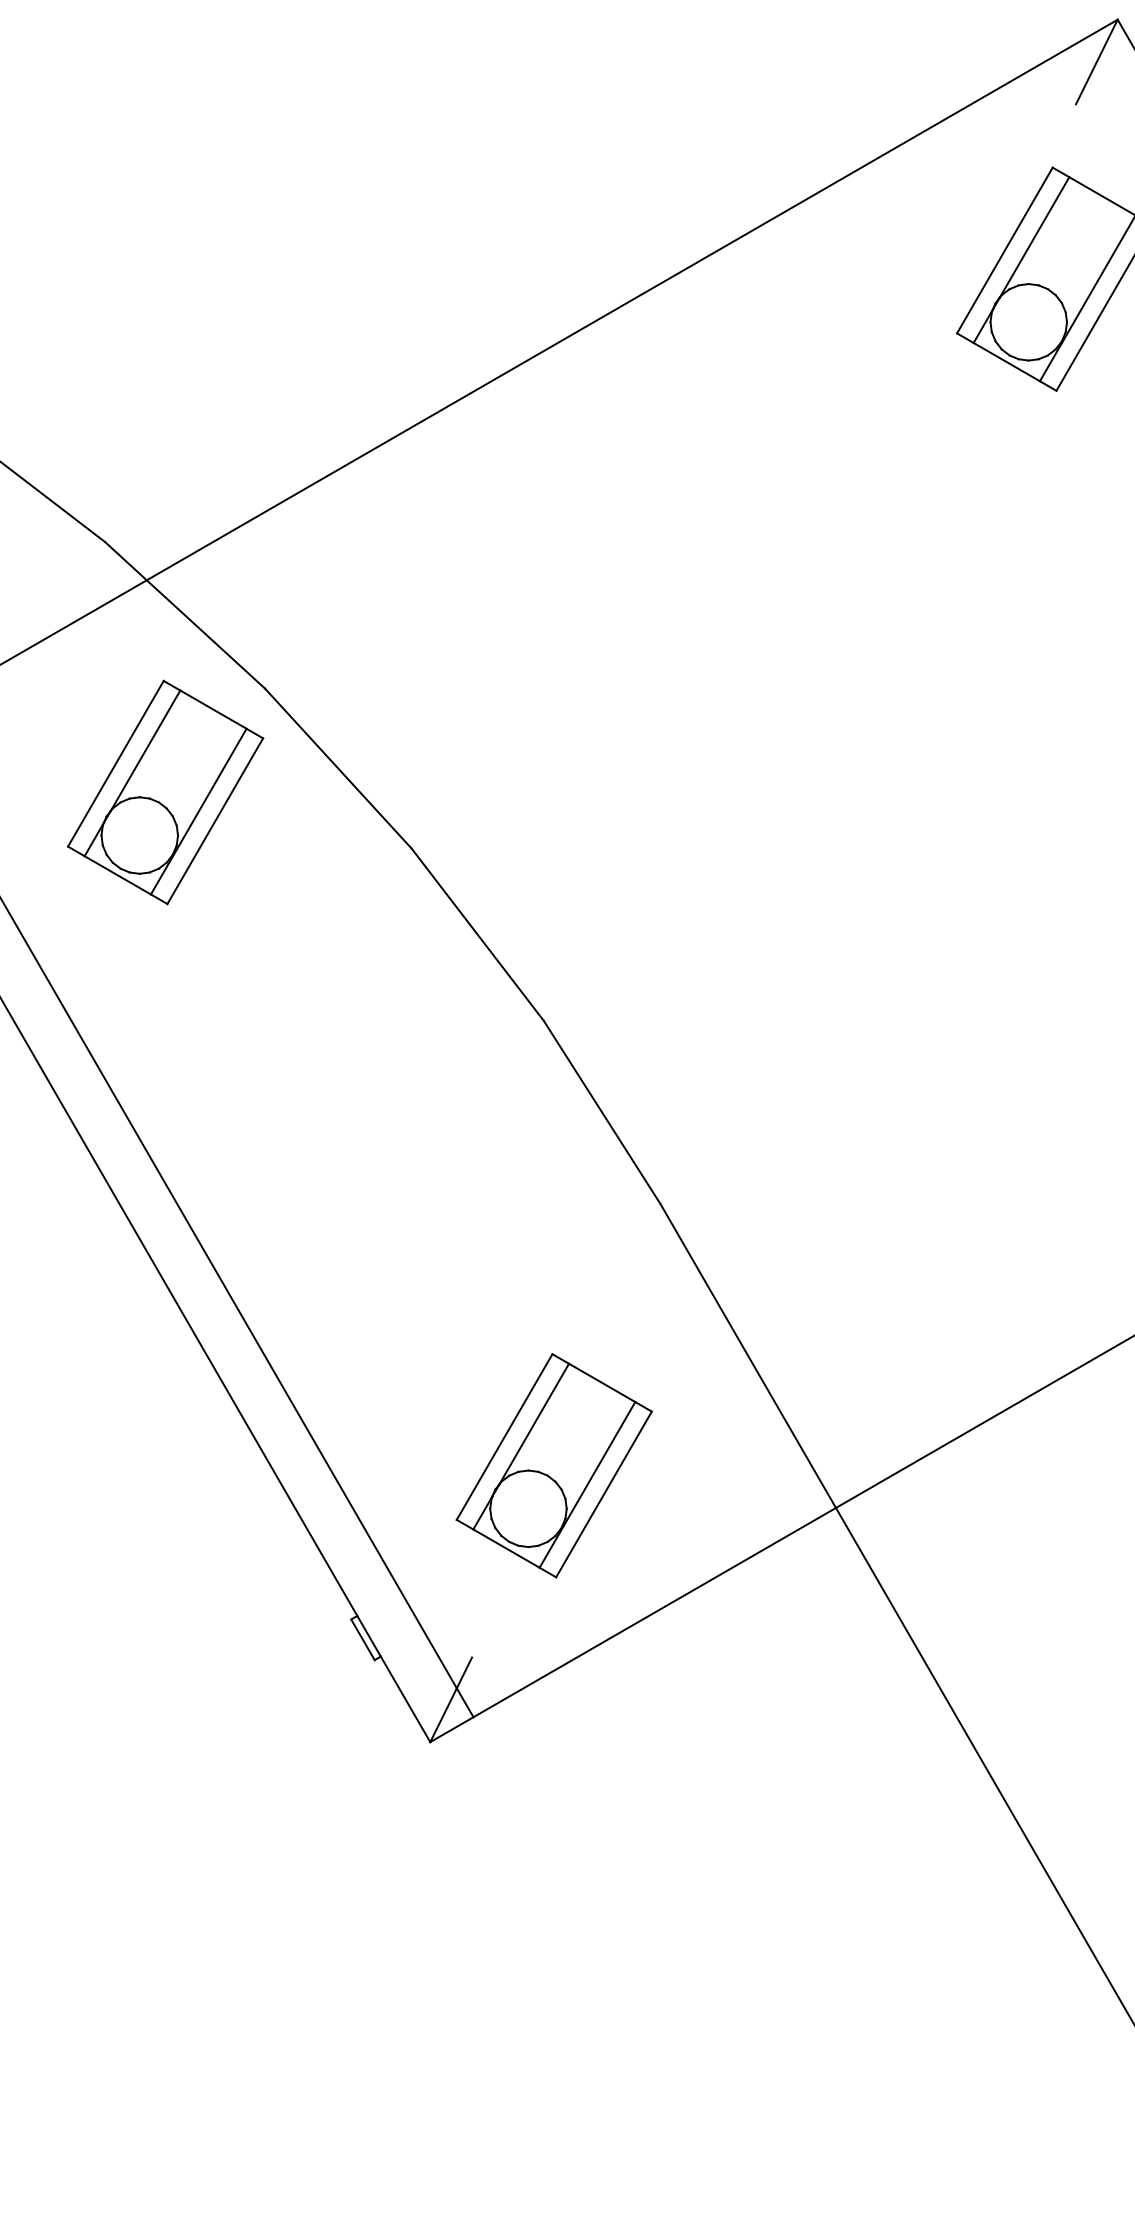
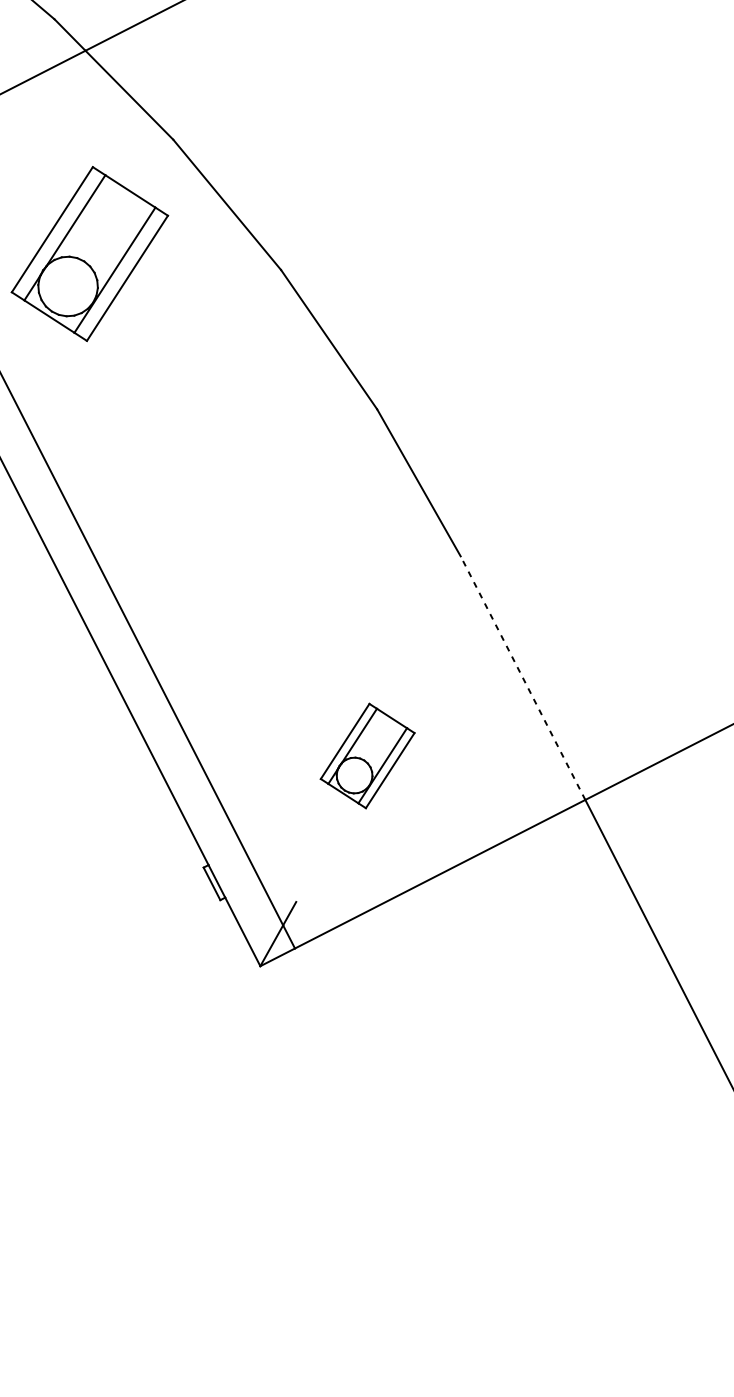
part: (165, 792) -> (89, 254), moved
line: (748, 1355) -> (523, 677), solid -> dashed
part: (553, 1465) -> (367, 755), size x0.6

